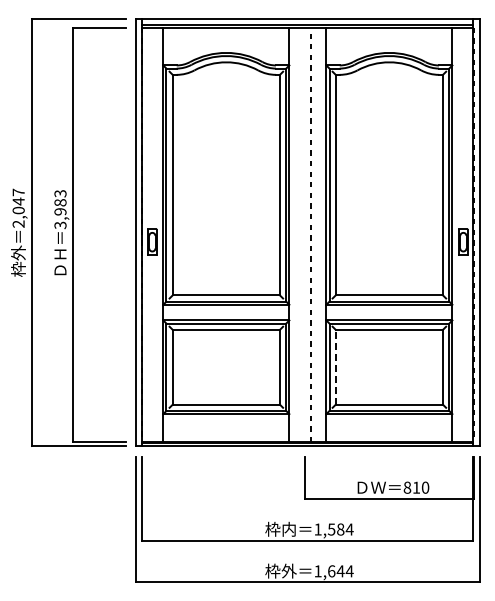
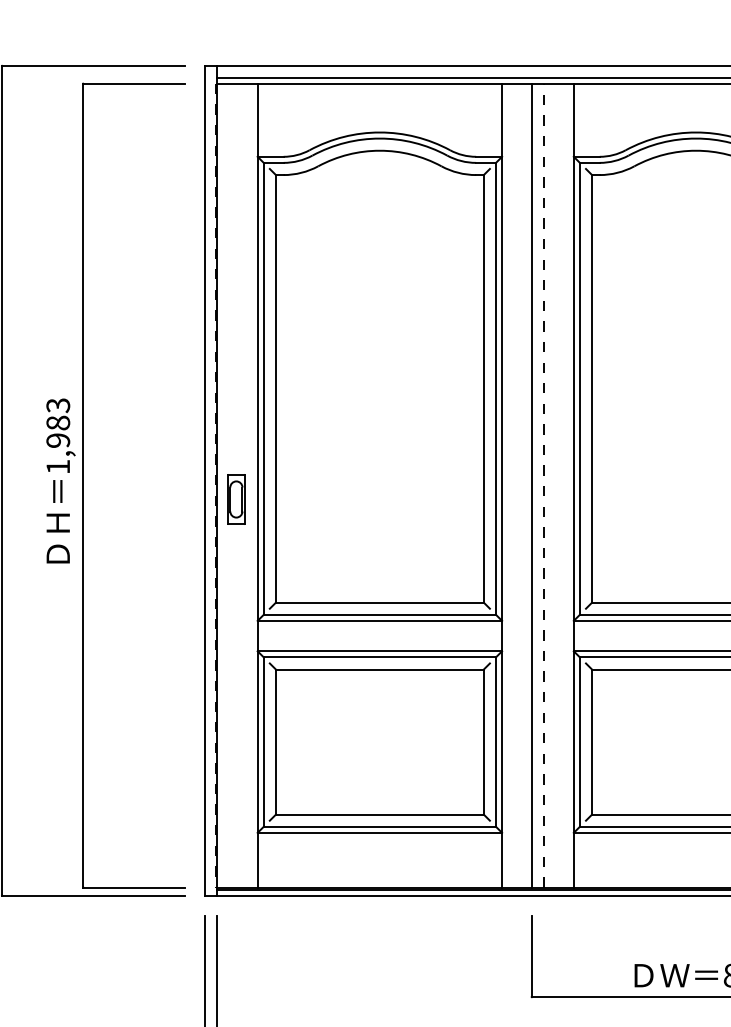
text: (60, 225) -> (58, 467), 3,983 -> 1,983
line: (304, 234) -> (531, 484), added
line: (335, 366) -> (591, 740), dashed -> solid

